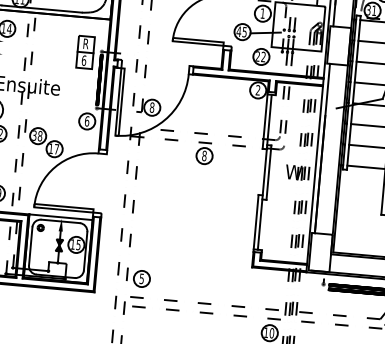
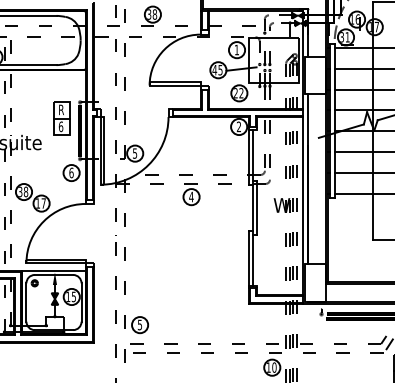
part: (85, 52) -> (61, 118), moved
text: (151, 107) -> (134, 153), 8 -> 5
text: (204, 155) -> (191, 196), 8 -> 4

